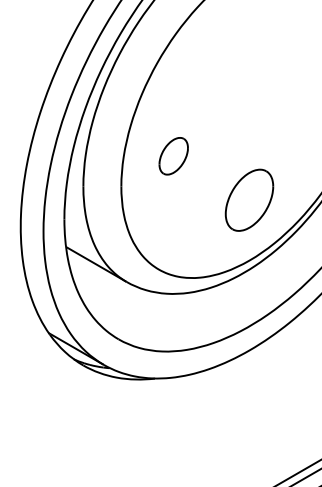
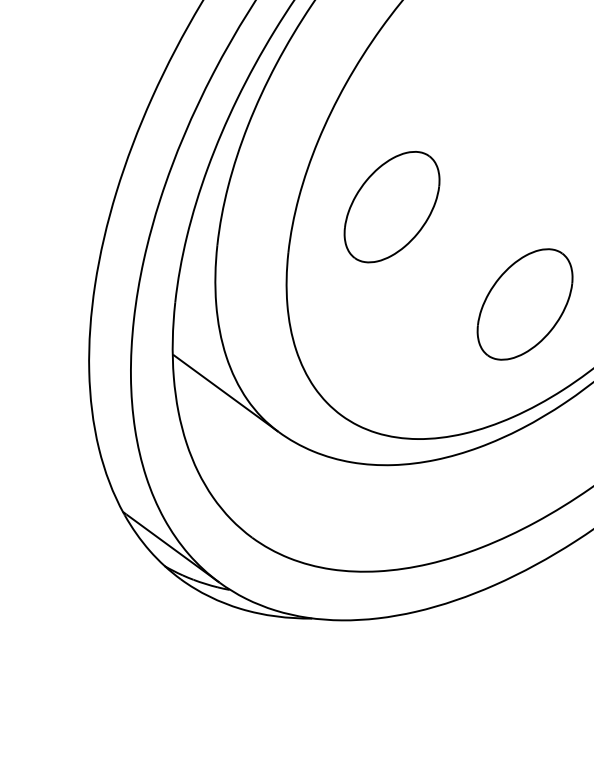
part: (173, 155) -> (392, 205), size x1.67

